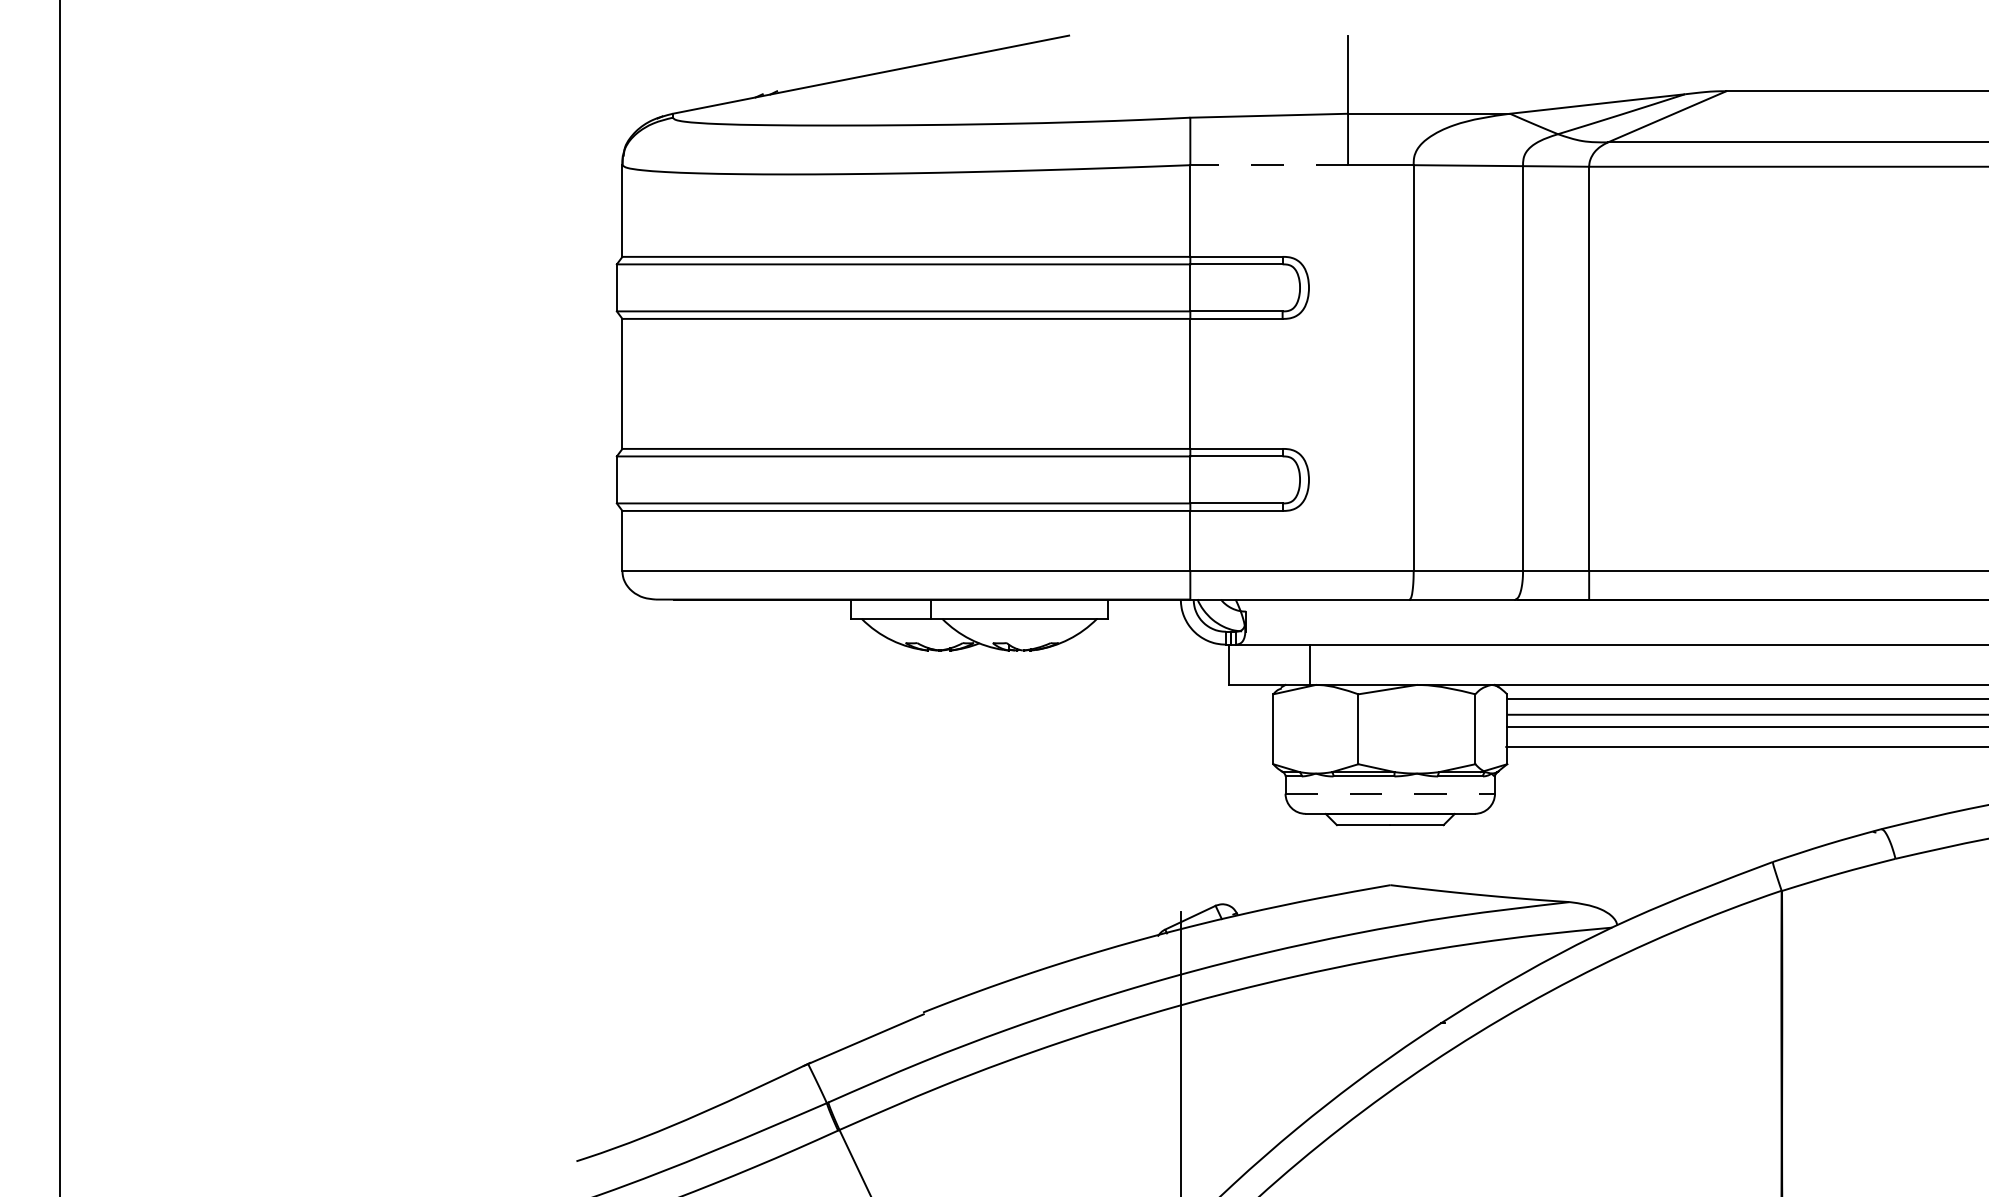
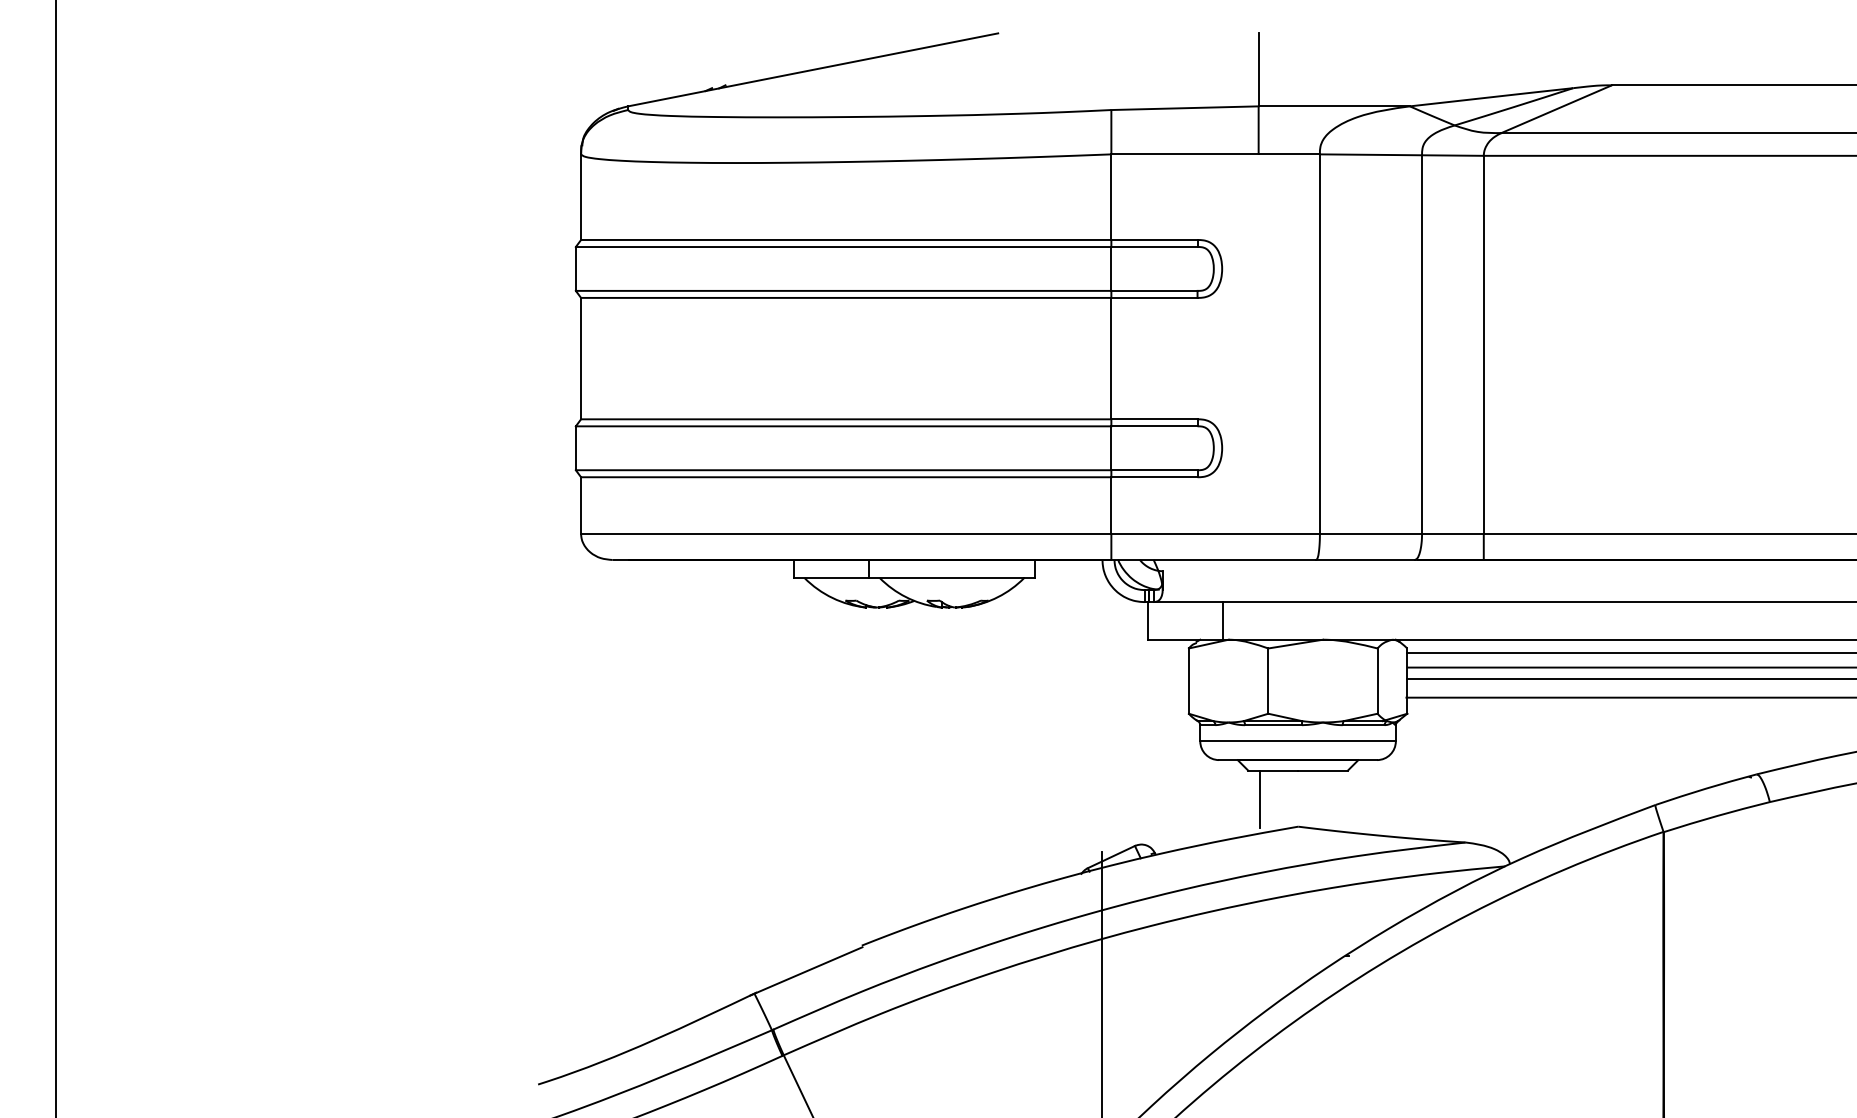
line: (1269, 165) -> (1185, 154), dashed -> solid
line: (1390, 793) -> (1298, 741), dashed -> solid
line: (1350, 856) -> (1260, 799), added

